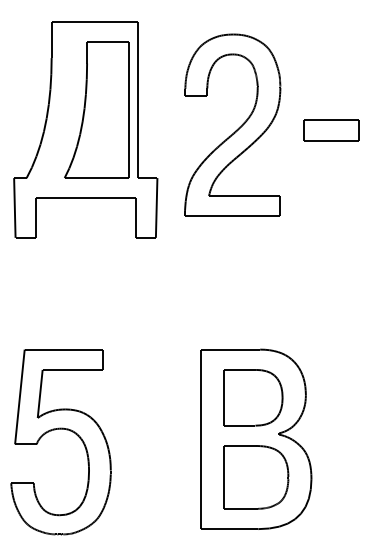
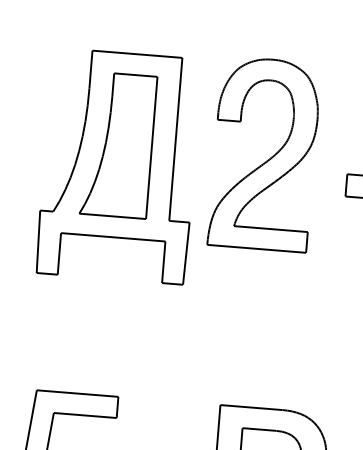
part: (96, 109) -> (118, 144), moved
part: (237, 128) -> (269, 158), moved

